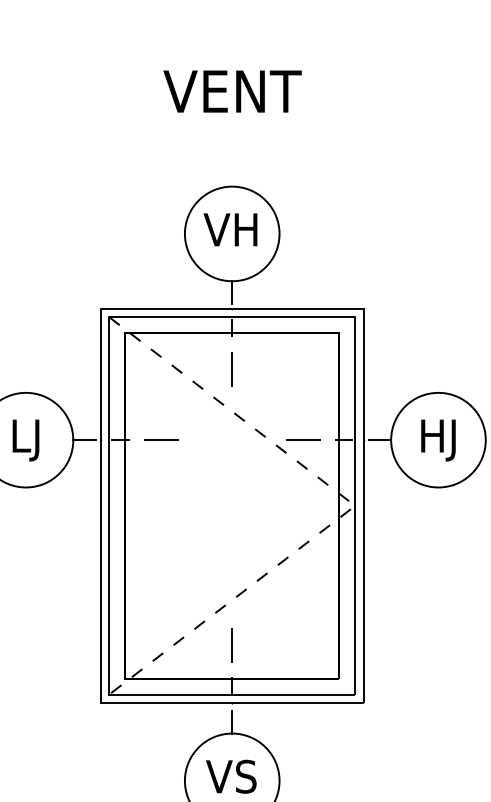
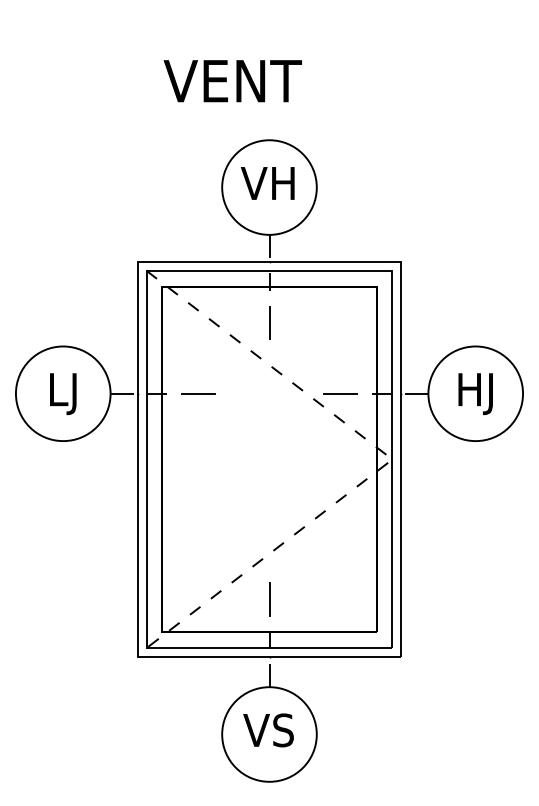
text: (232, 91) -> (232, 81), moved

